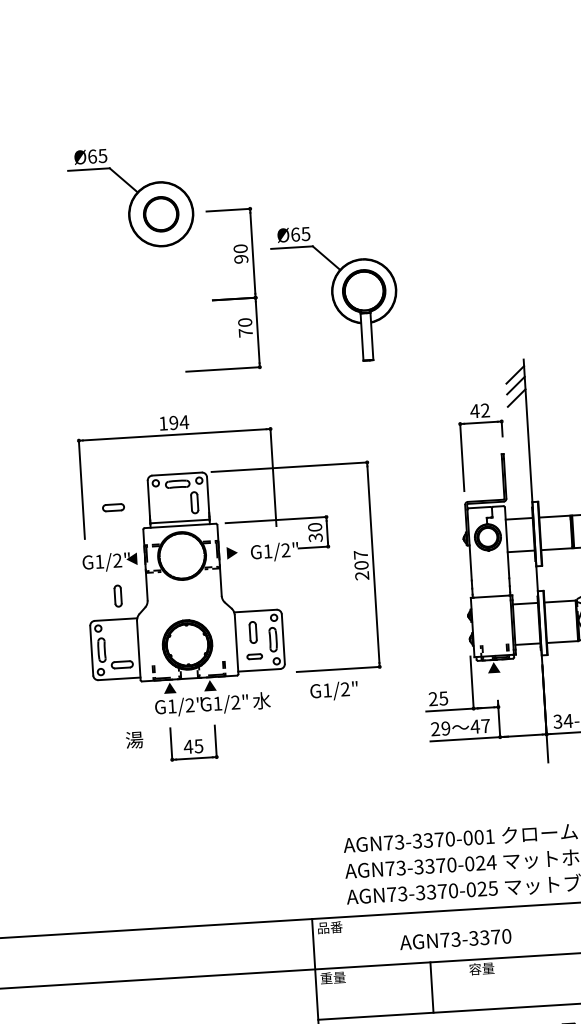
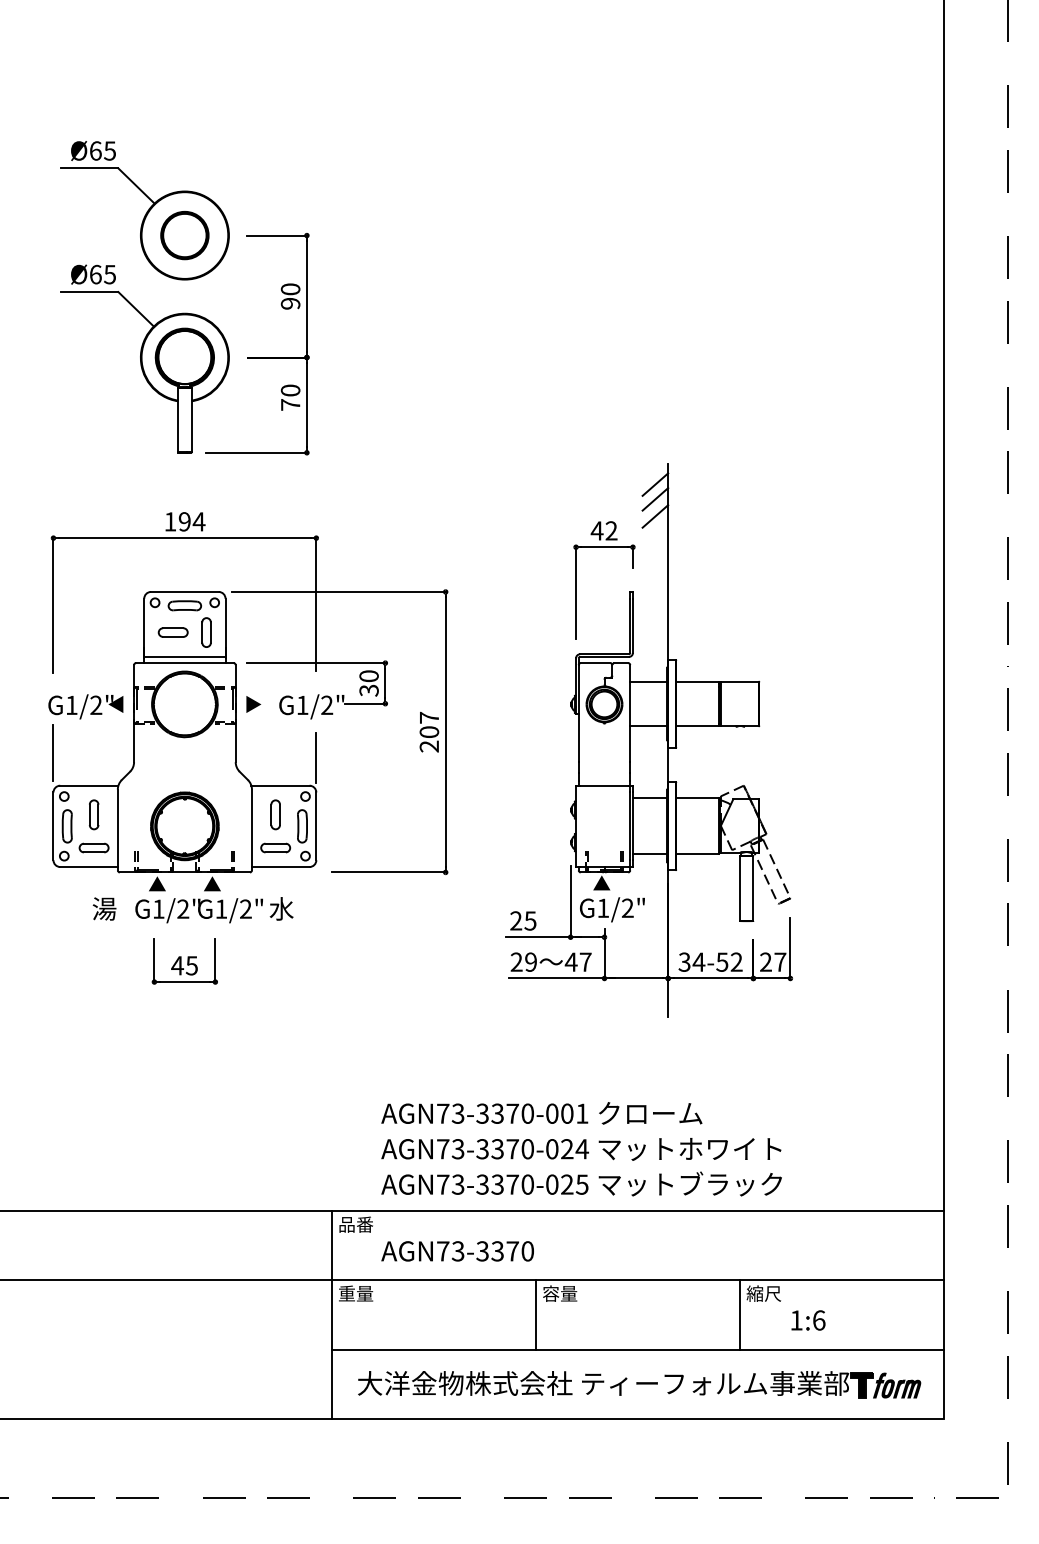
part: (334, 293) -> (144, 358), moved
part: (113, 507) -> (172, 632), moved
line: (280, 588) -> (316, 757), added
part: (117, 595) -> (93, 814), moved
line: (88, 596) -> (53, 752), added
part: (254, 656) -> (275, 847), size x1.43
text: (334, 690) -> (612, 909), moved
text: (134, 739) -> (104, 908), moved
text: (455, 939) -> (457, 1251), moved
line: (432, 987) -> (536, 1314), moved

